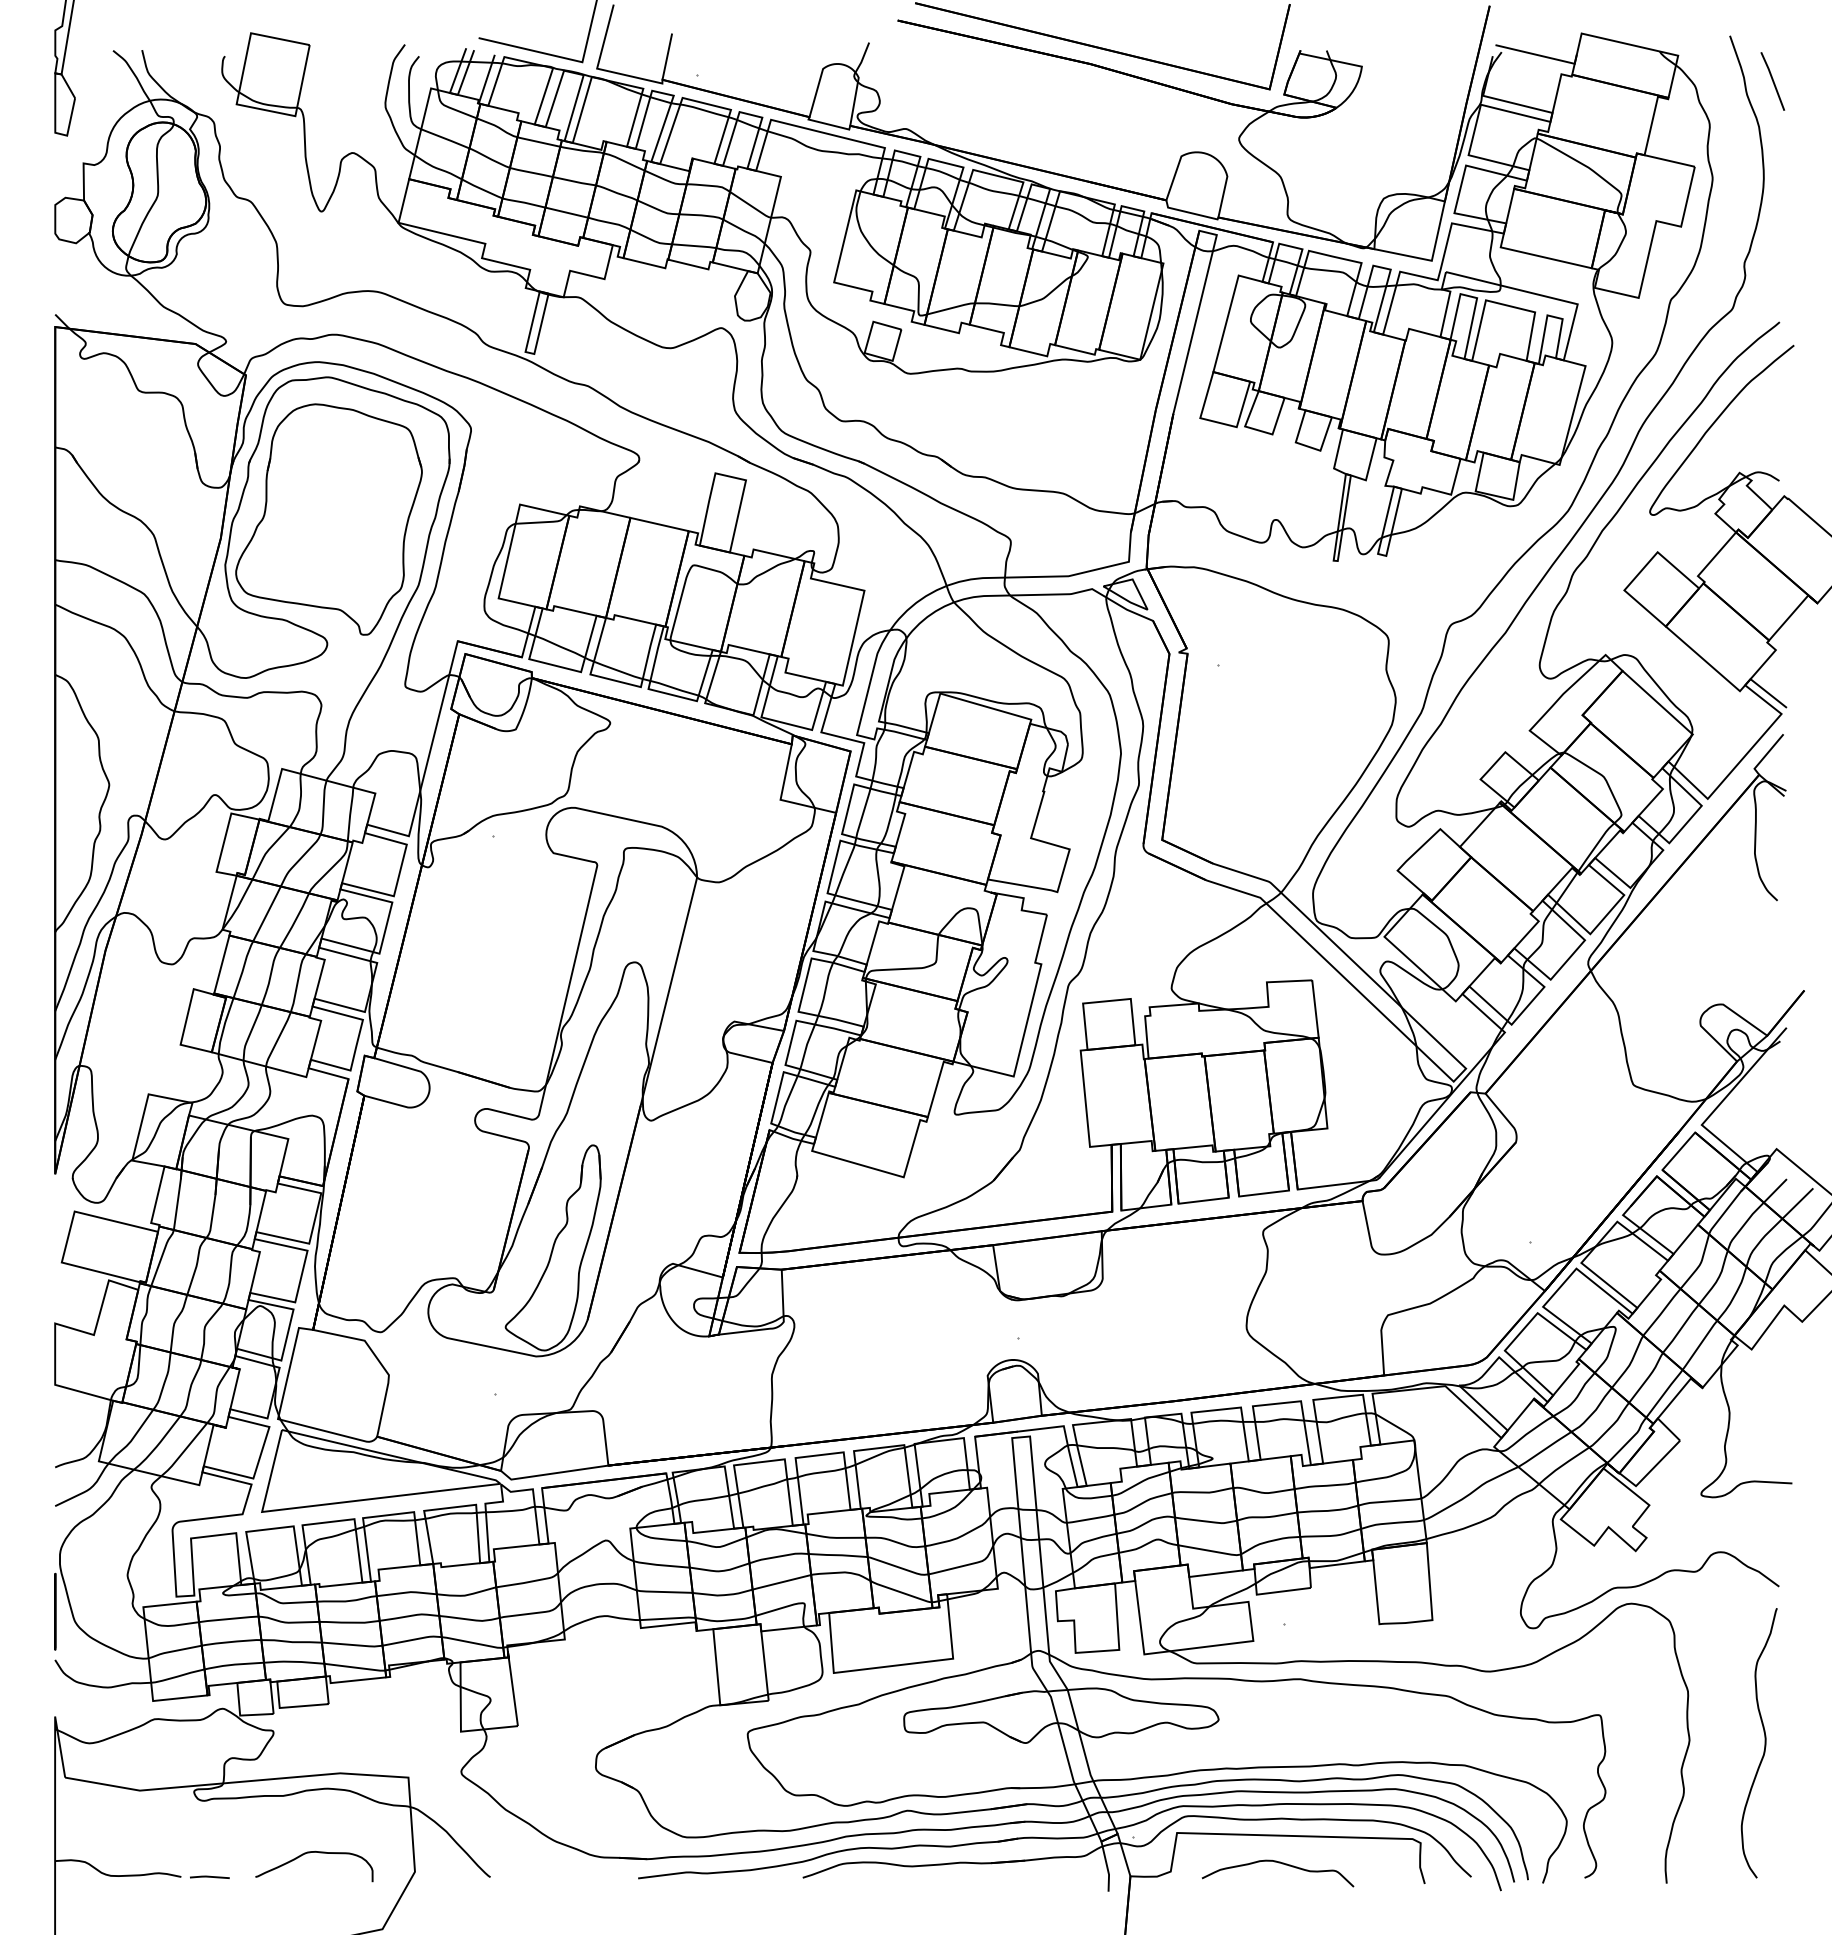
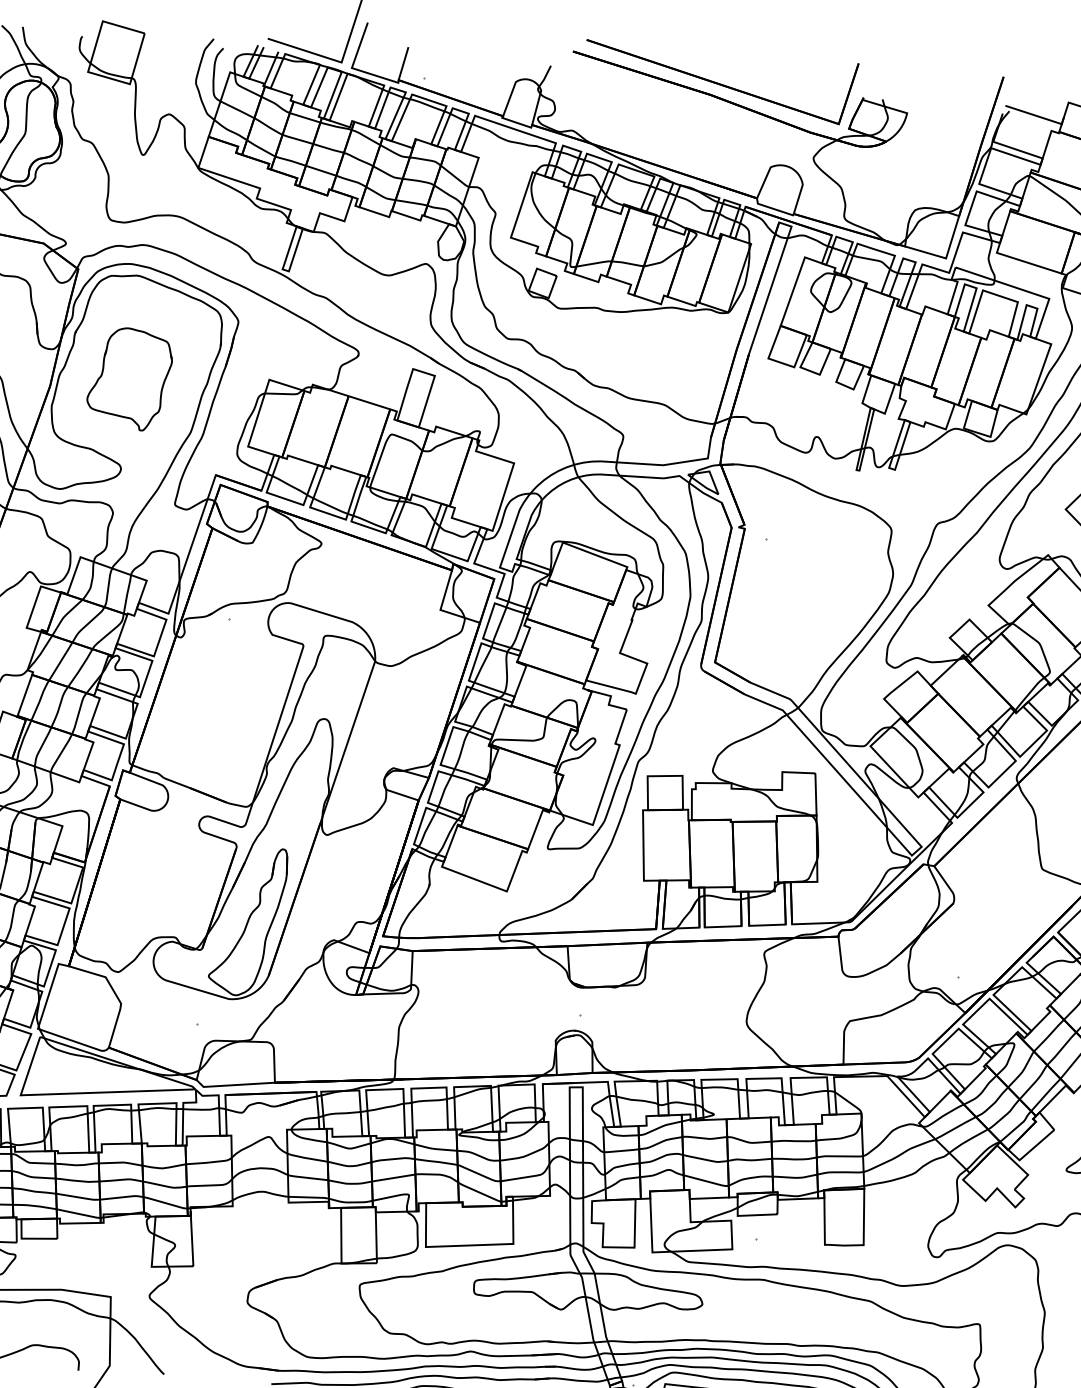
part: (328, 519) -> (129, 378), size x0.6

